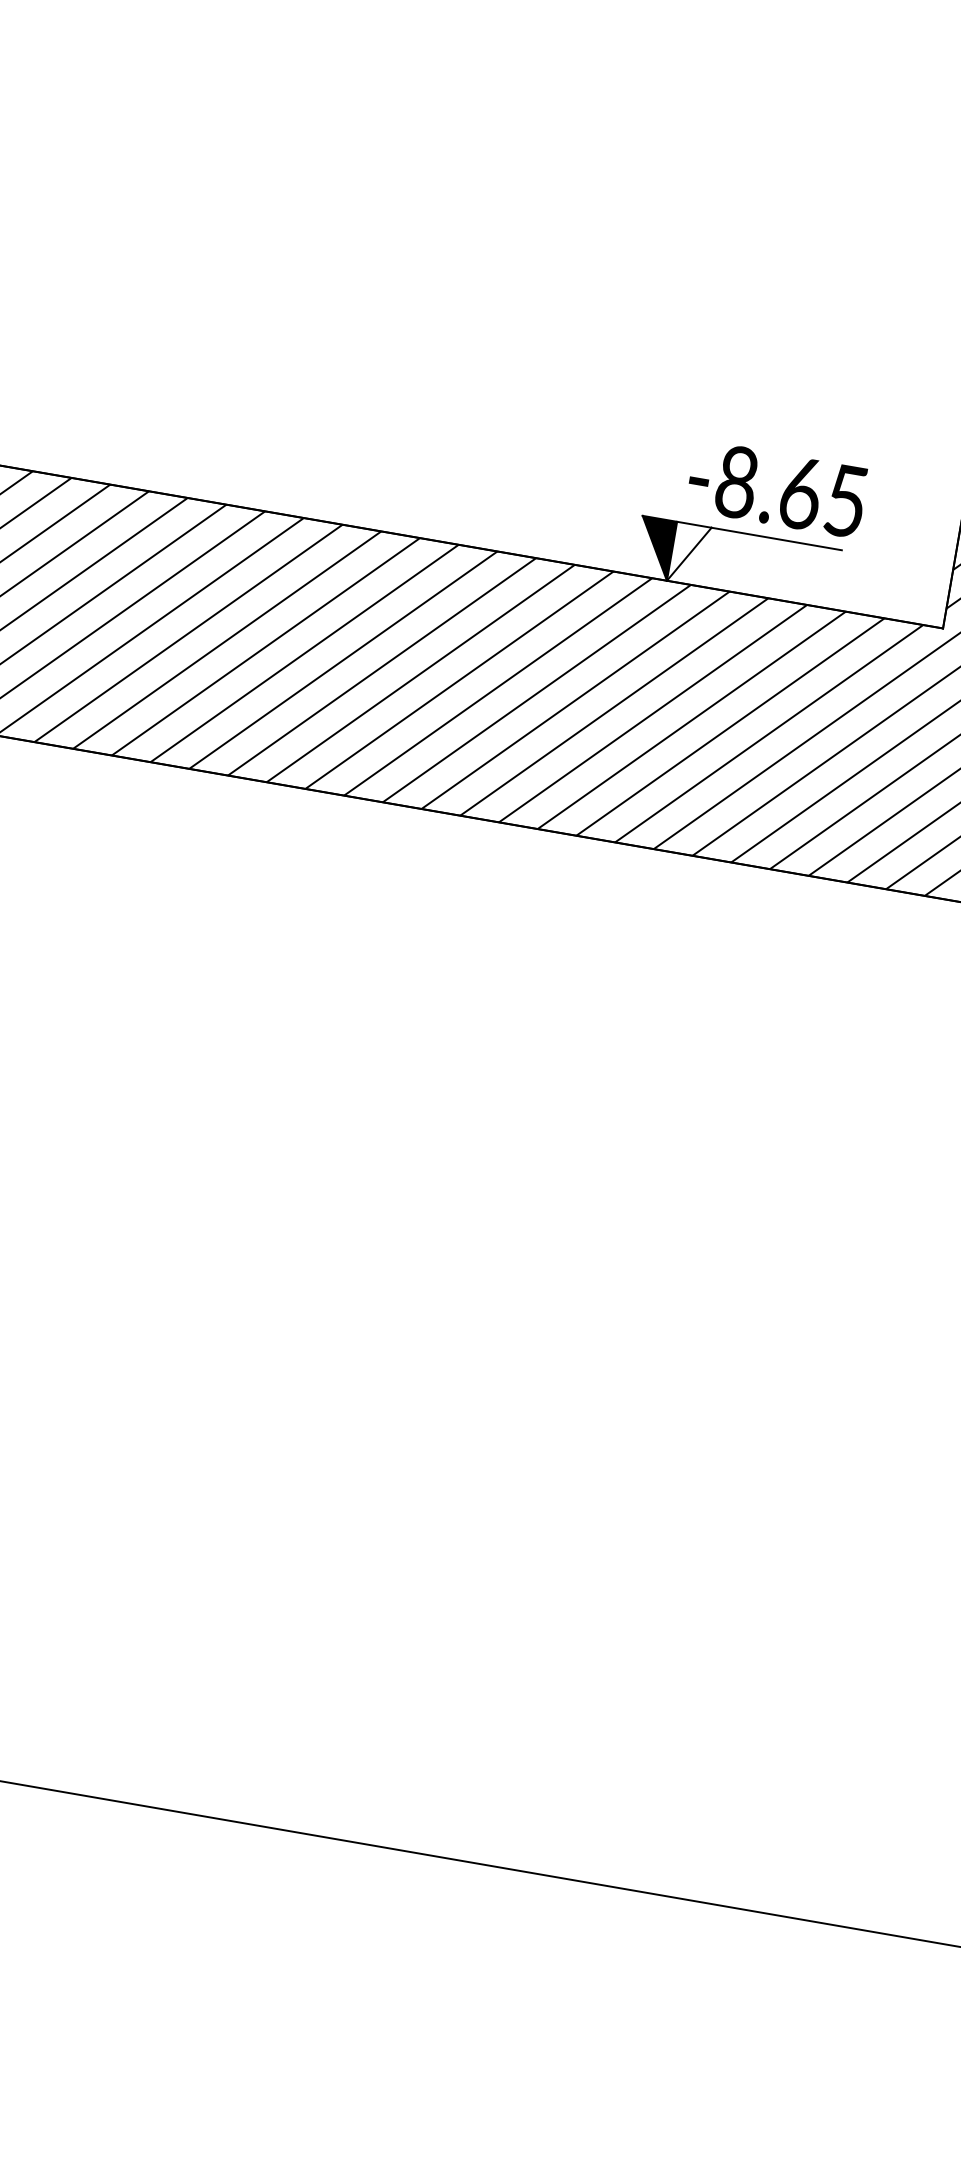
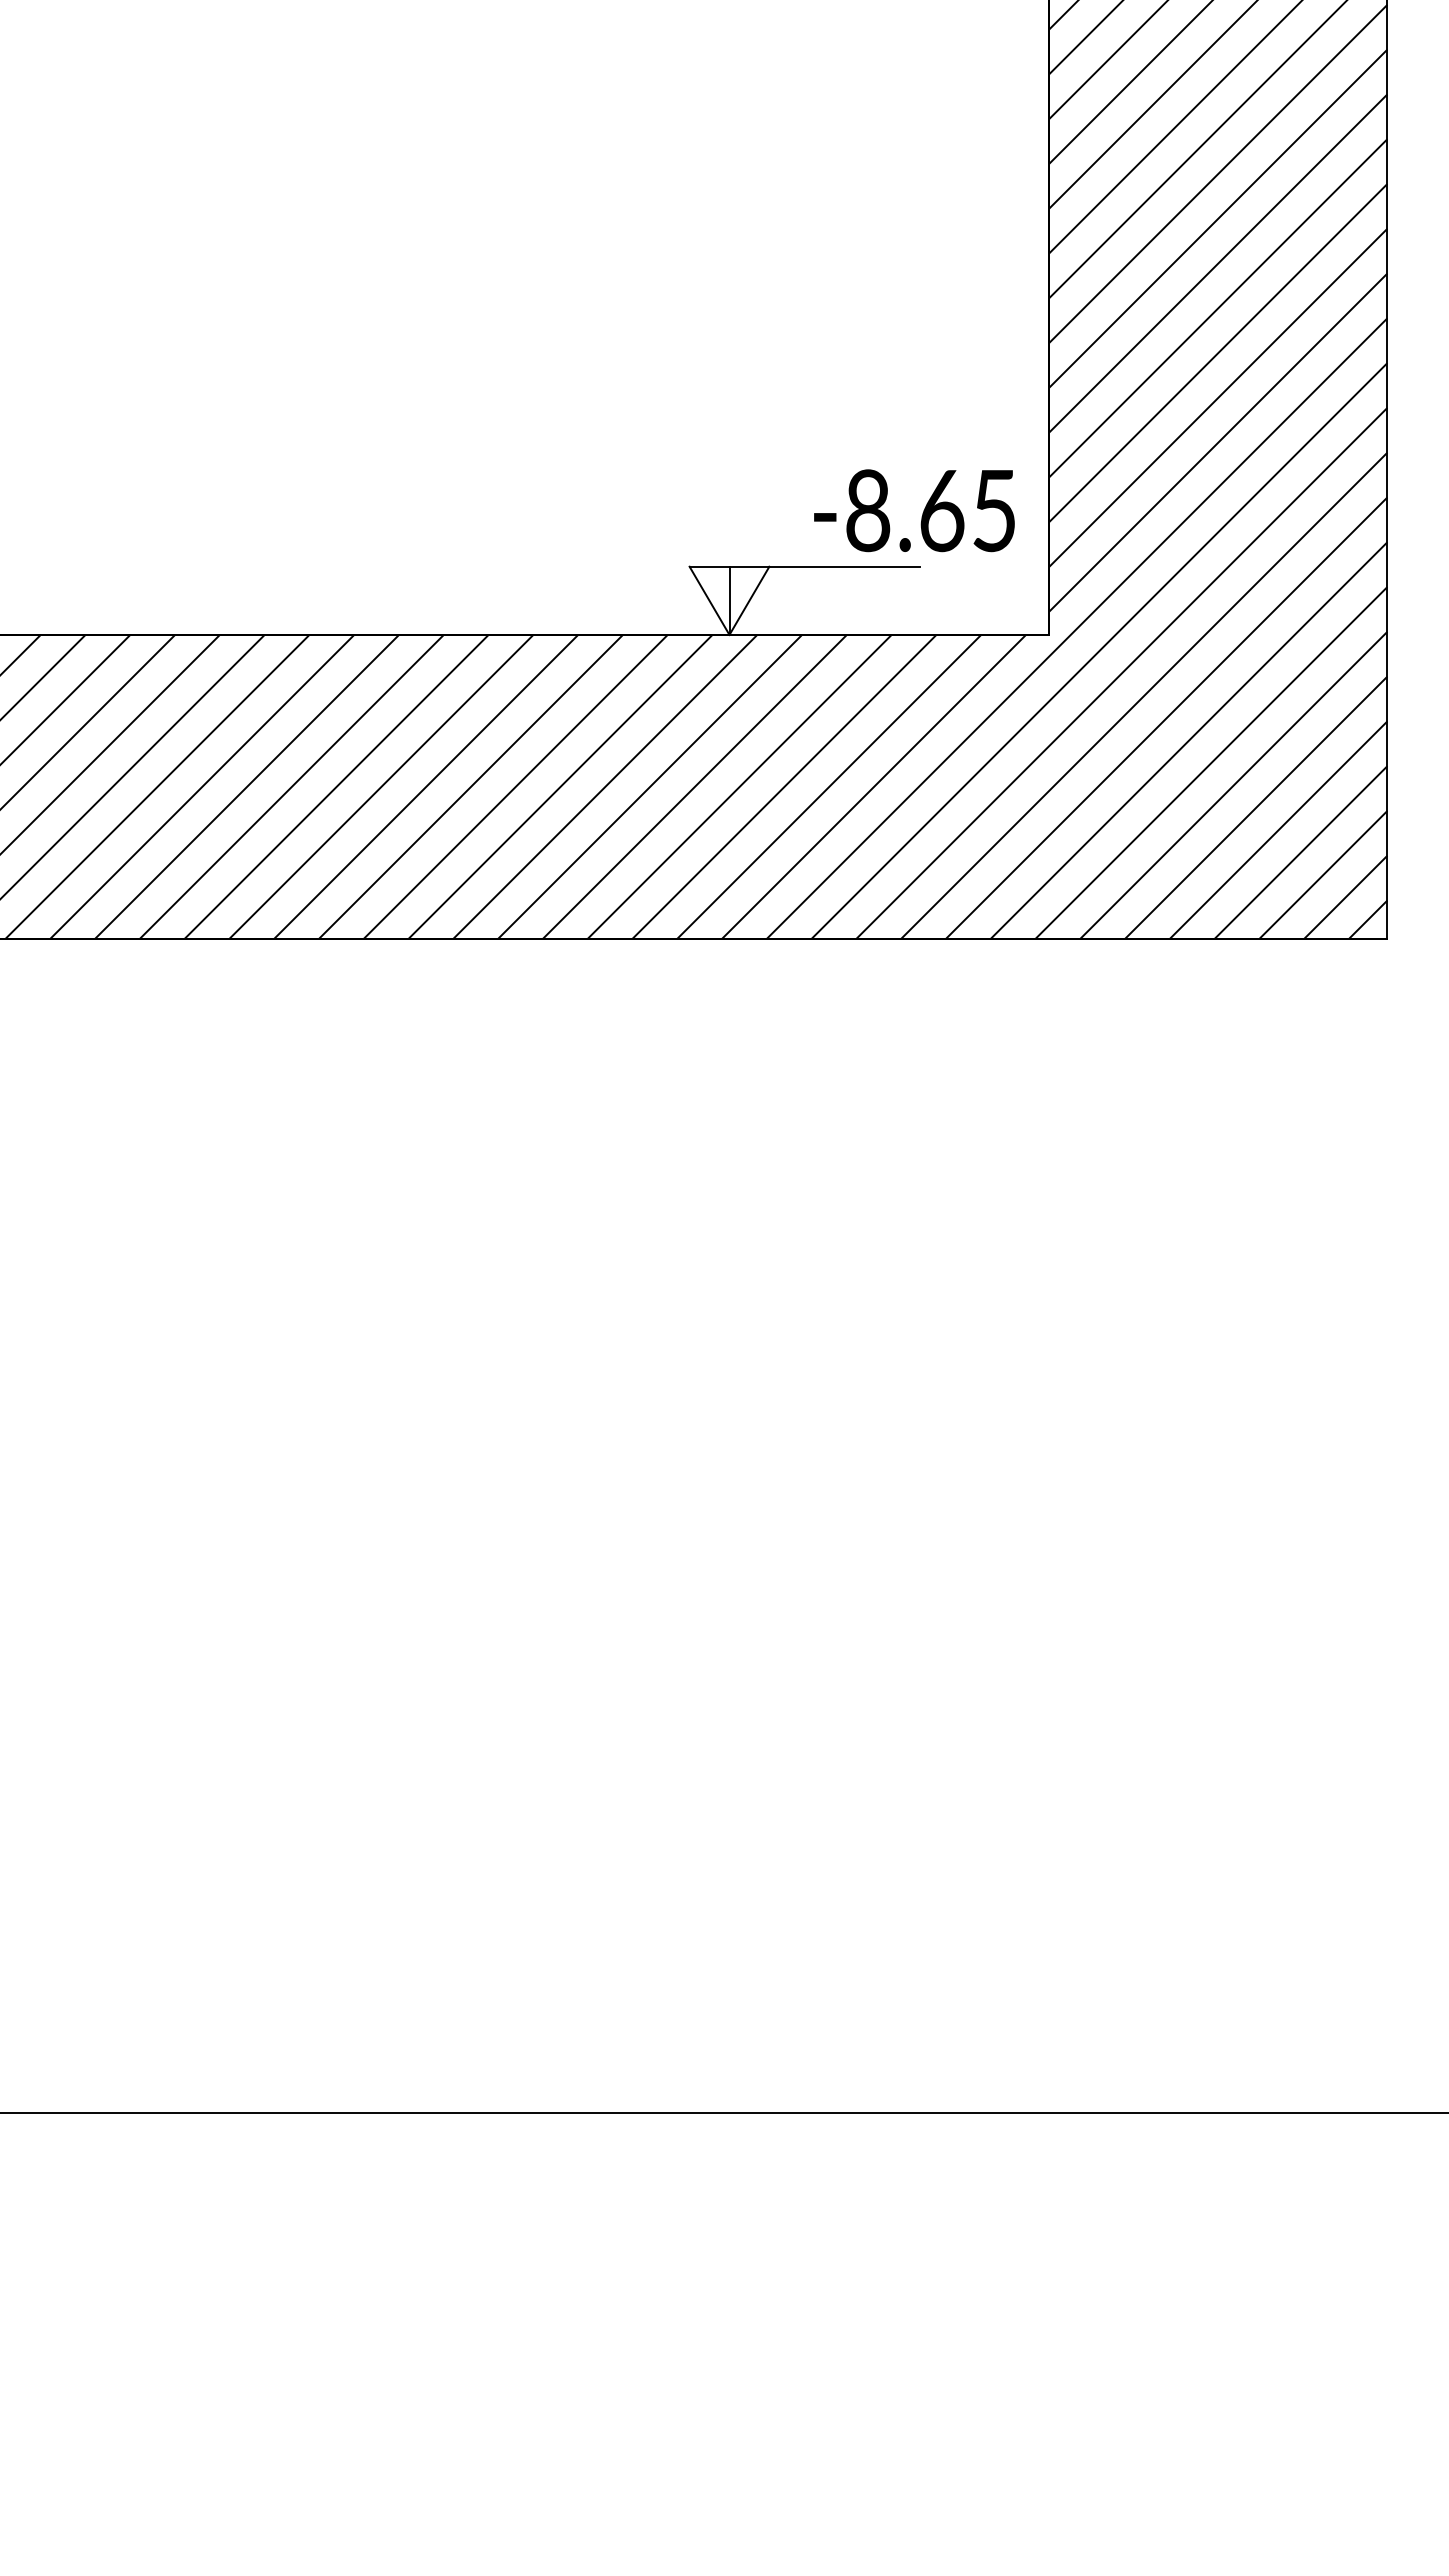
text: (777, 489) -> (914, 510), moved
fill: (654, 548) -> (709, 600), removed

